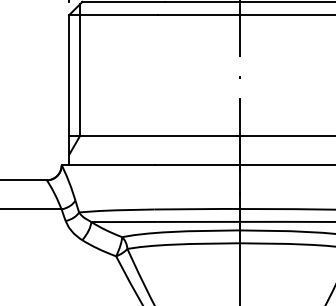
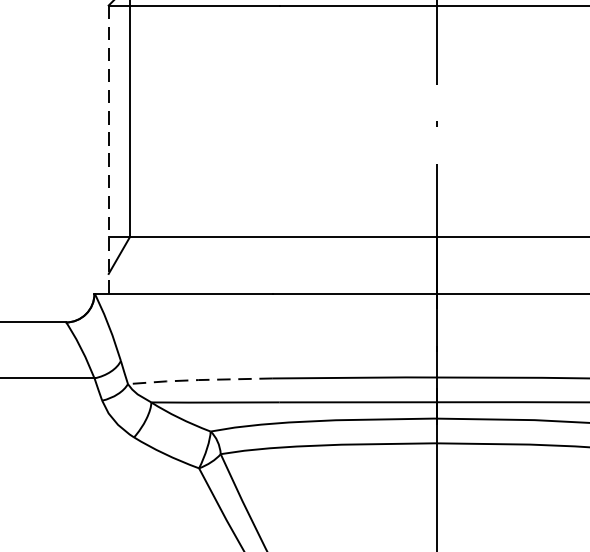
line: (69, 90) -> (109, 149), solid -> dashed
line: (115, 210) -> (197, 380), solid -> dashed

